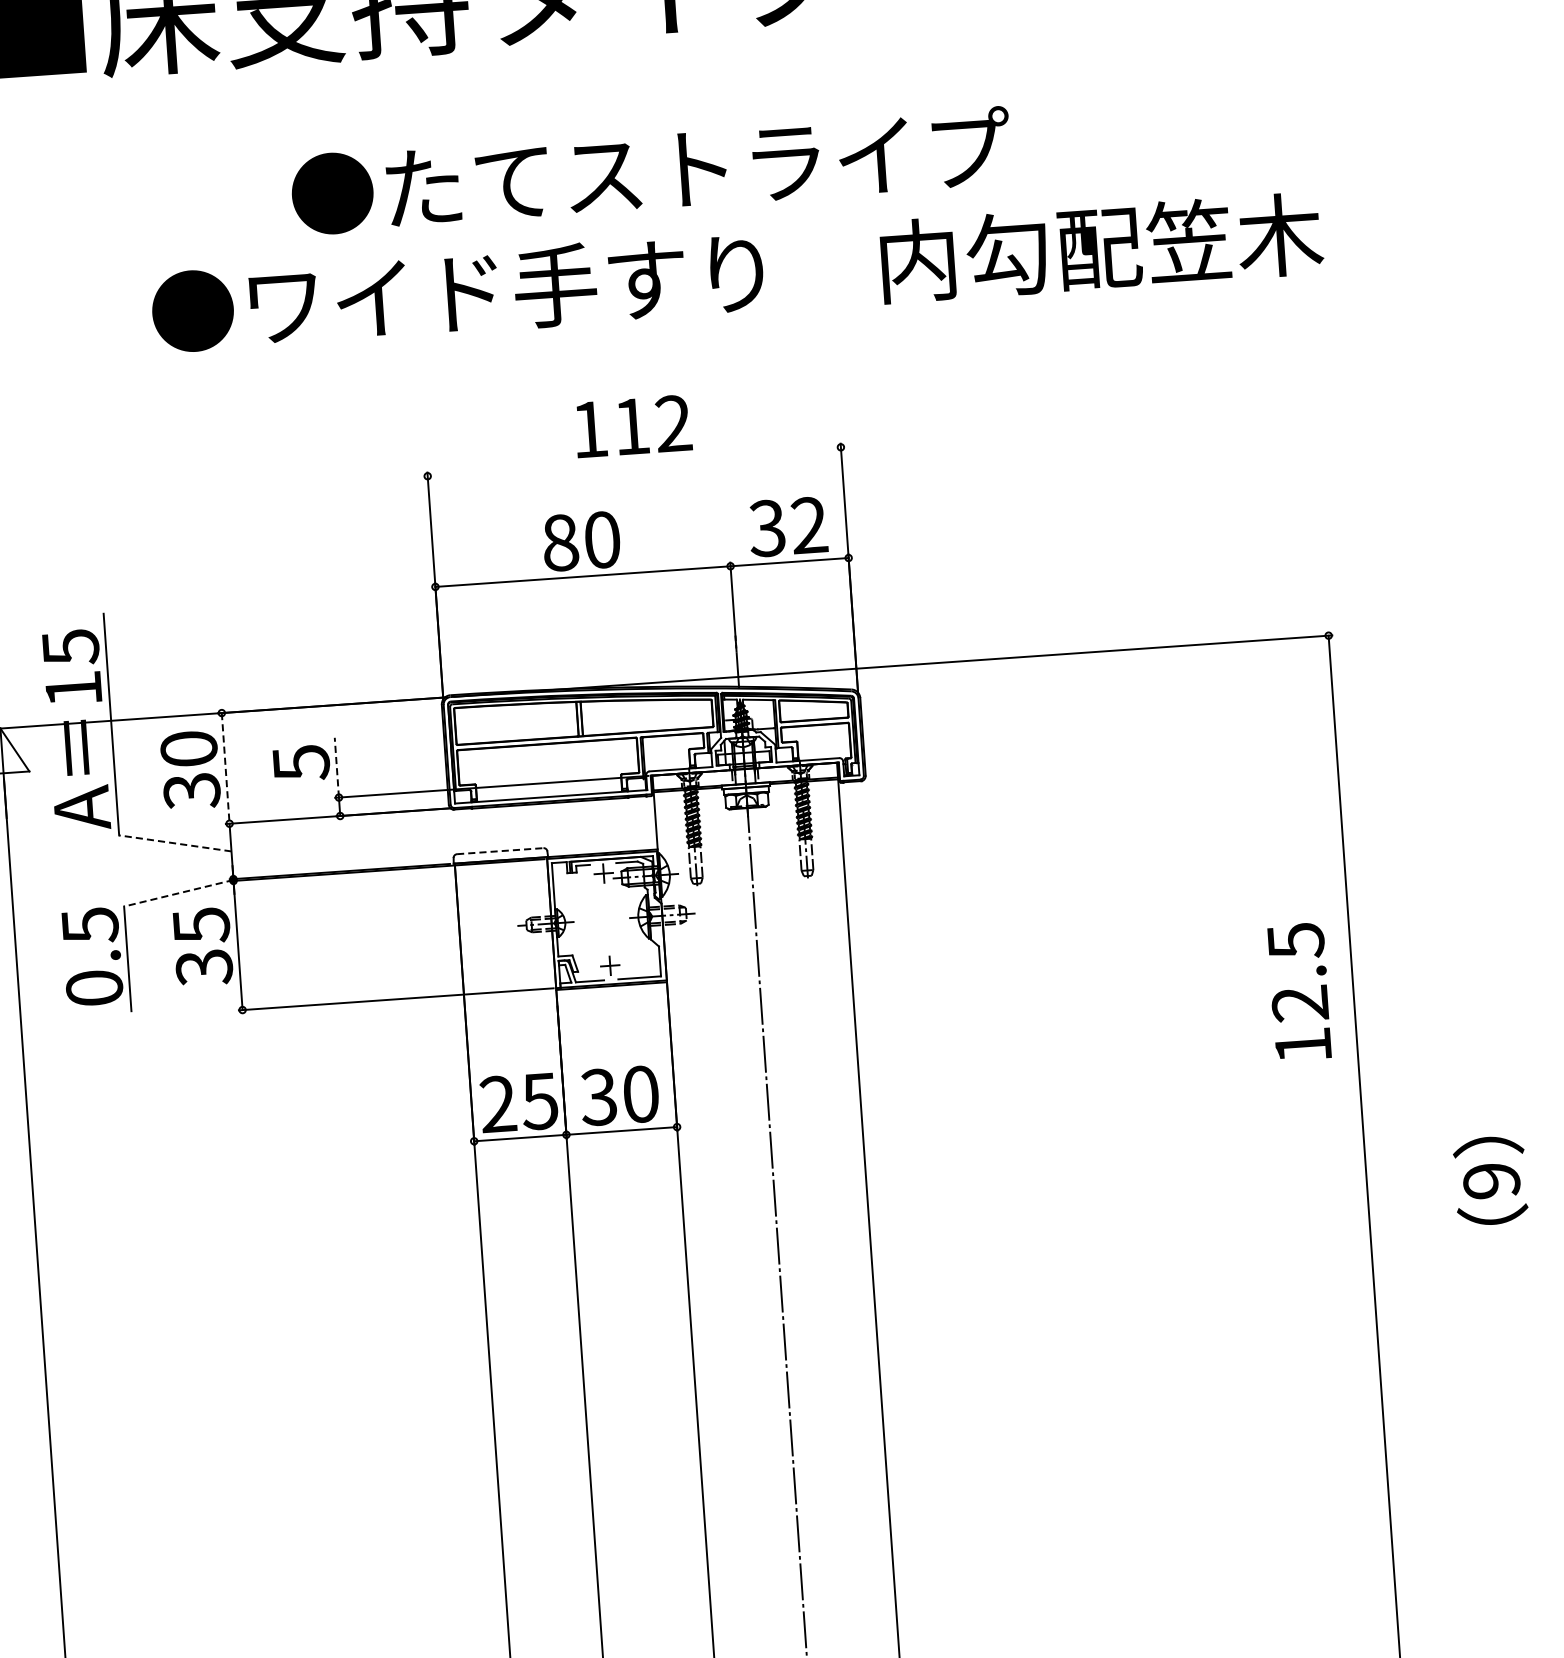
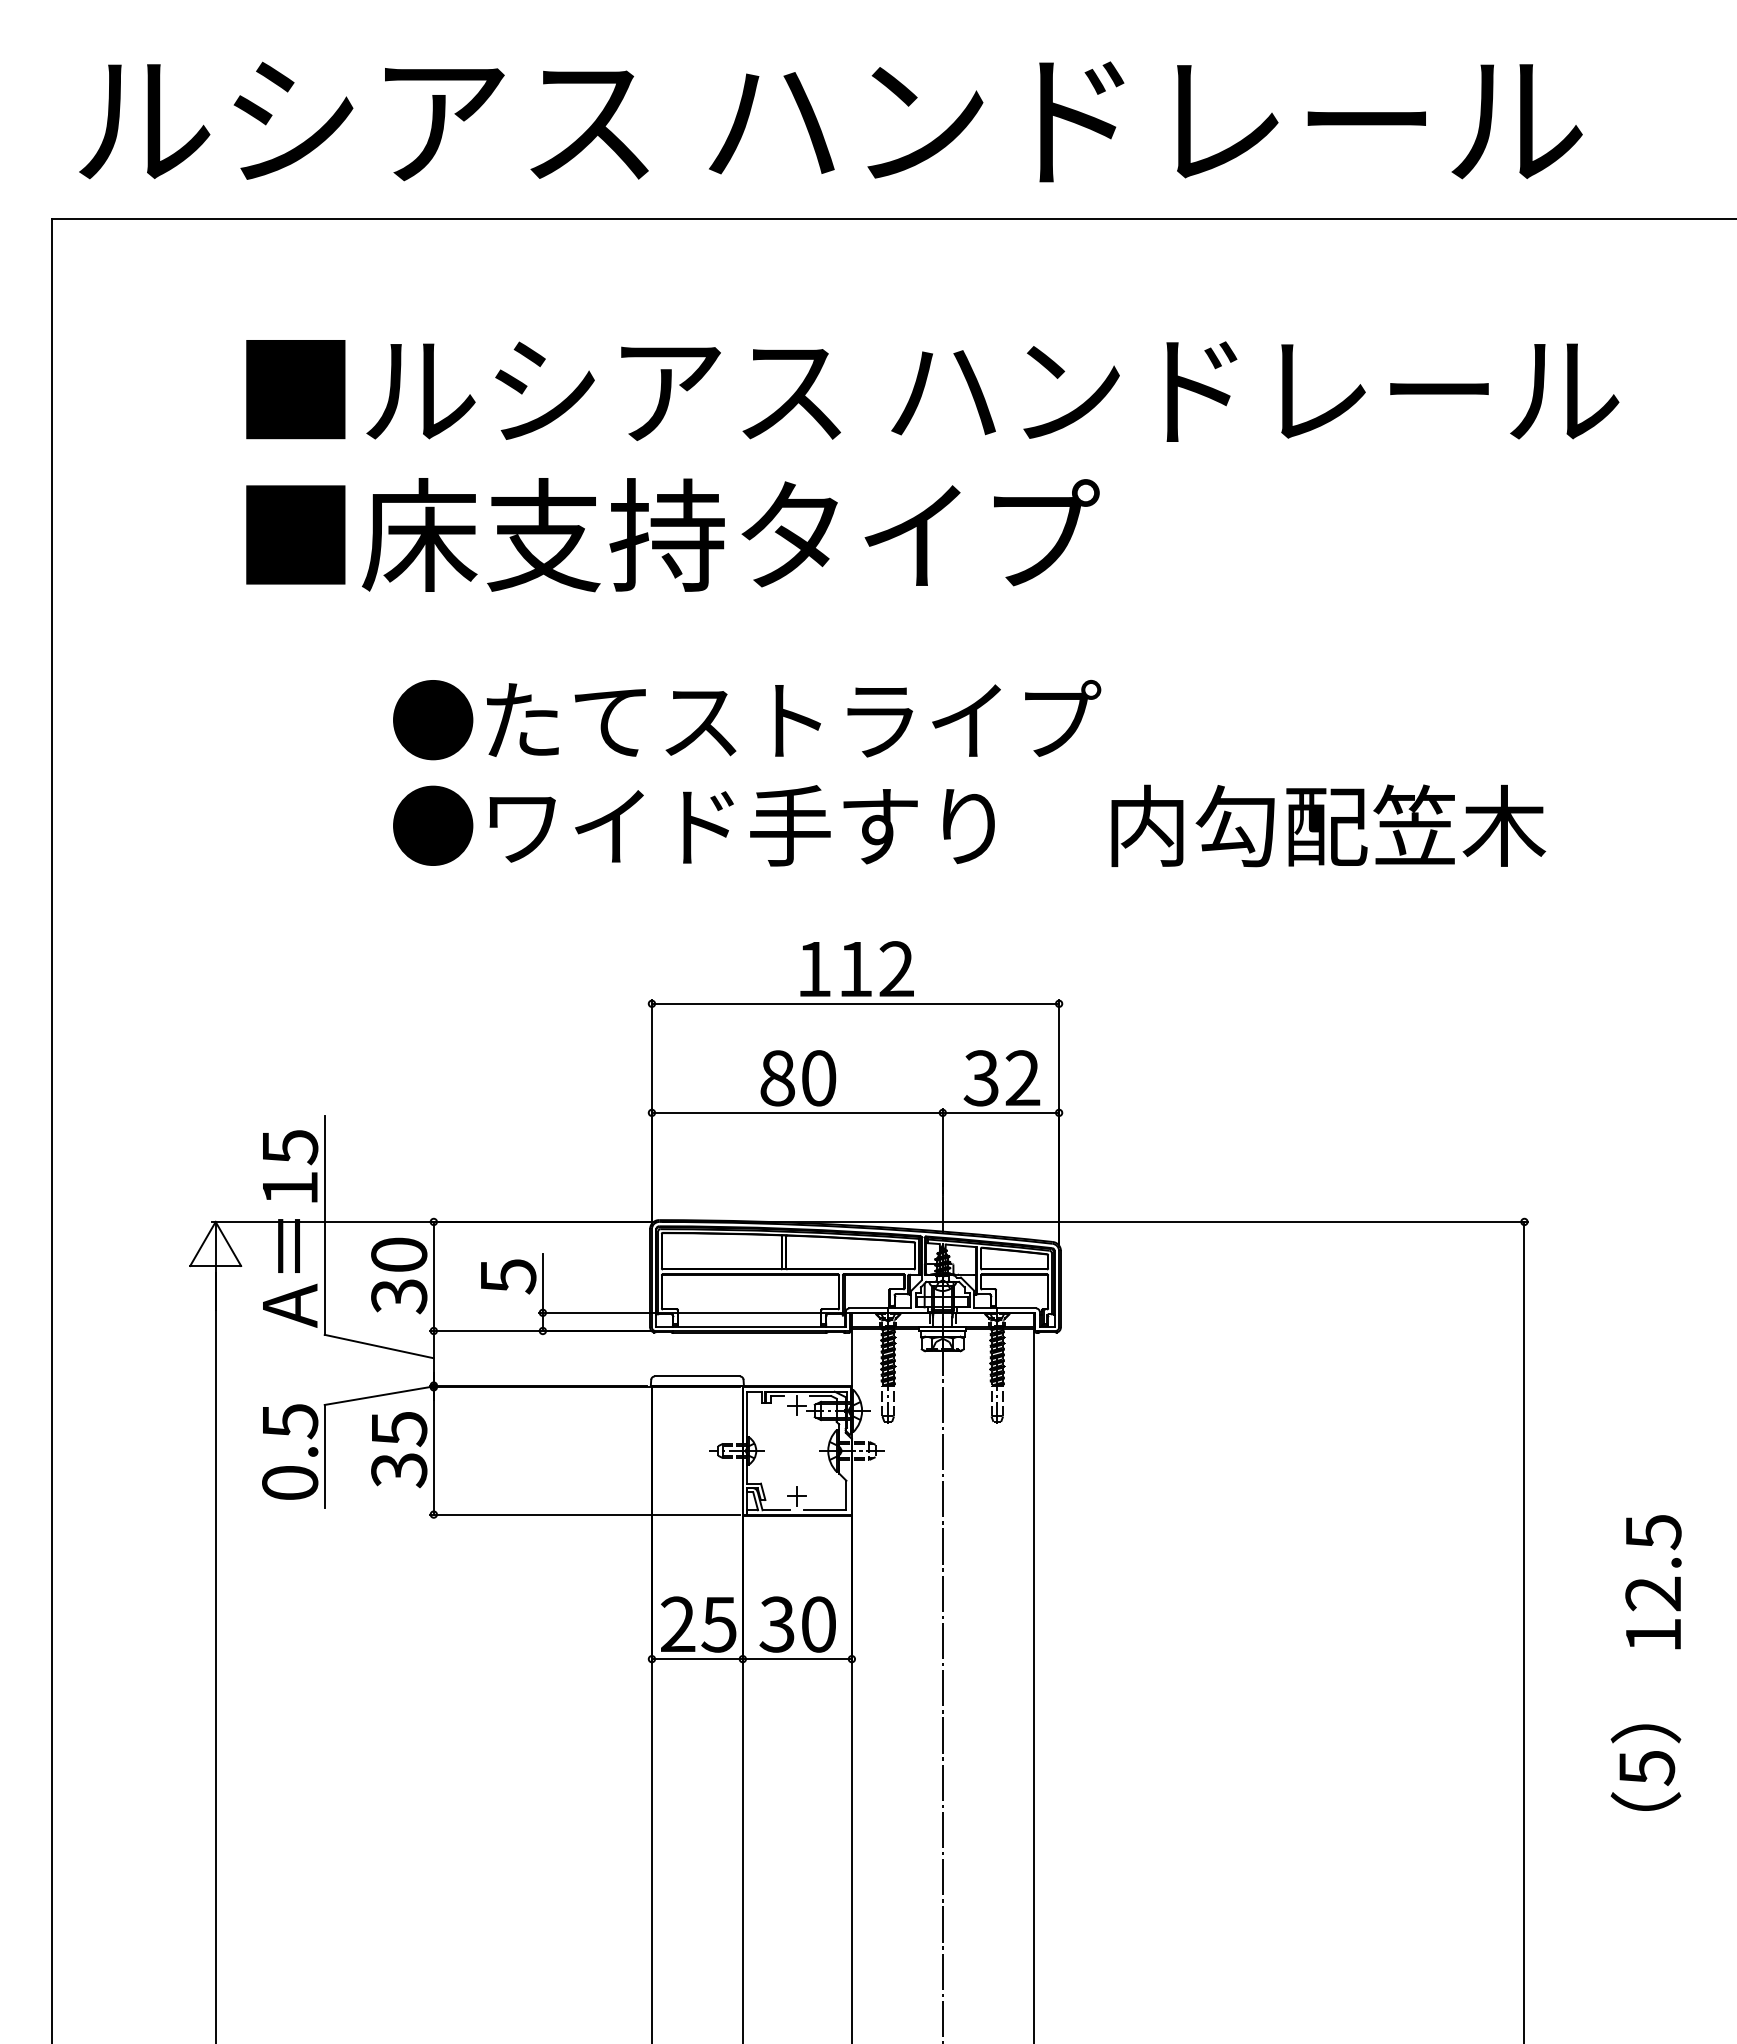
text: (651, 171) -> (747, 720), moved
line: (634, 461) -> (855, 1003), added
line: (336, 766) -> (542, 1282), dashed -> solid
line: (225, 768) -> (433, 1276), dashed -> solid
line: (175, 843) -> (379, 1346), dashed -> solid
line: (500, 851) -> (697, 1376), dashed -> solid
line: (178, 893) -> (378, 1395), dashed -> solid
text: (1299, 992) -> (1653, 1582), moved
text: (1491, 1181) -> (1646, 1768), 9 -> 5

